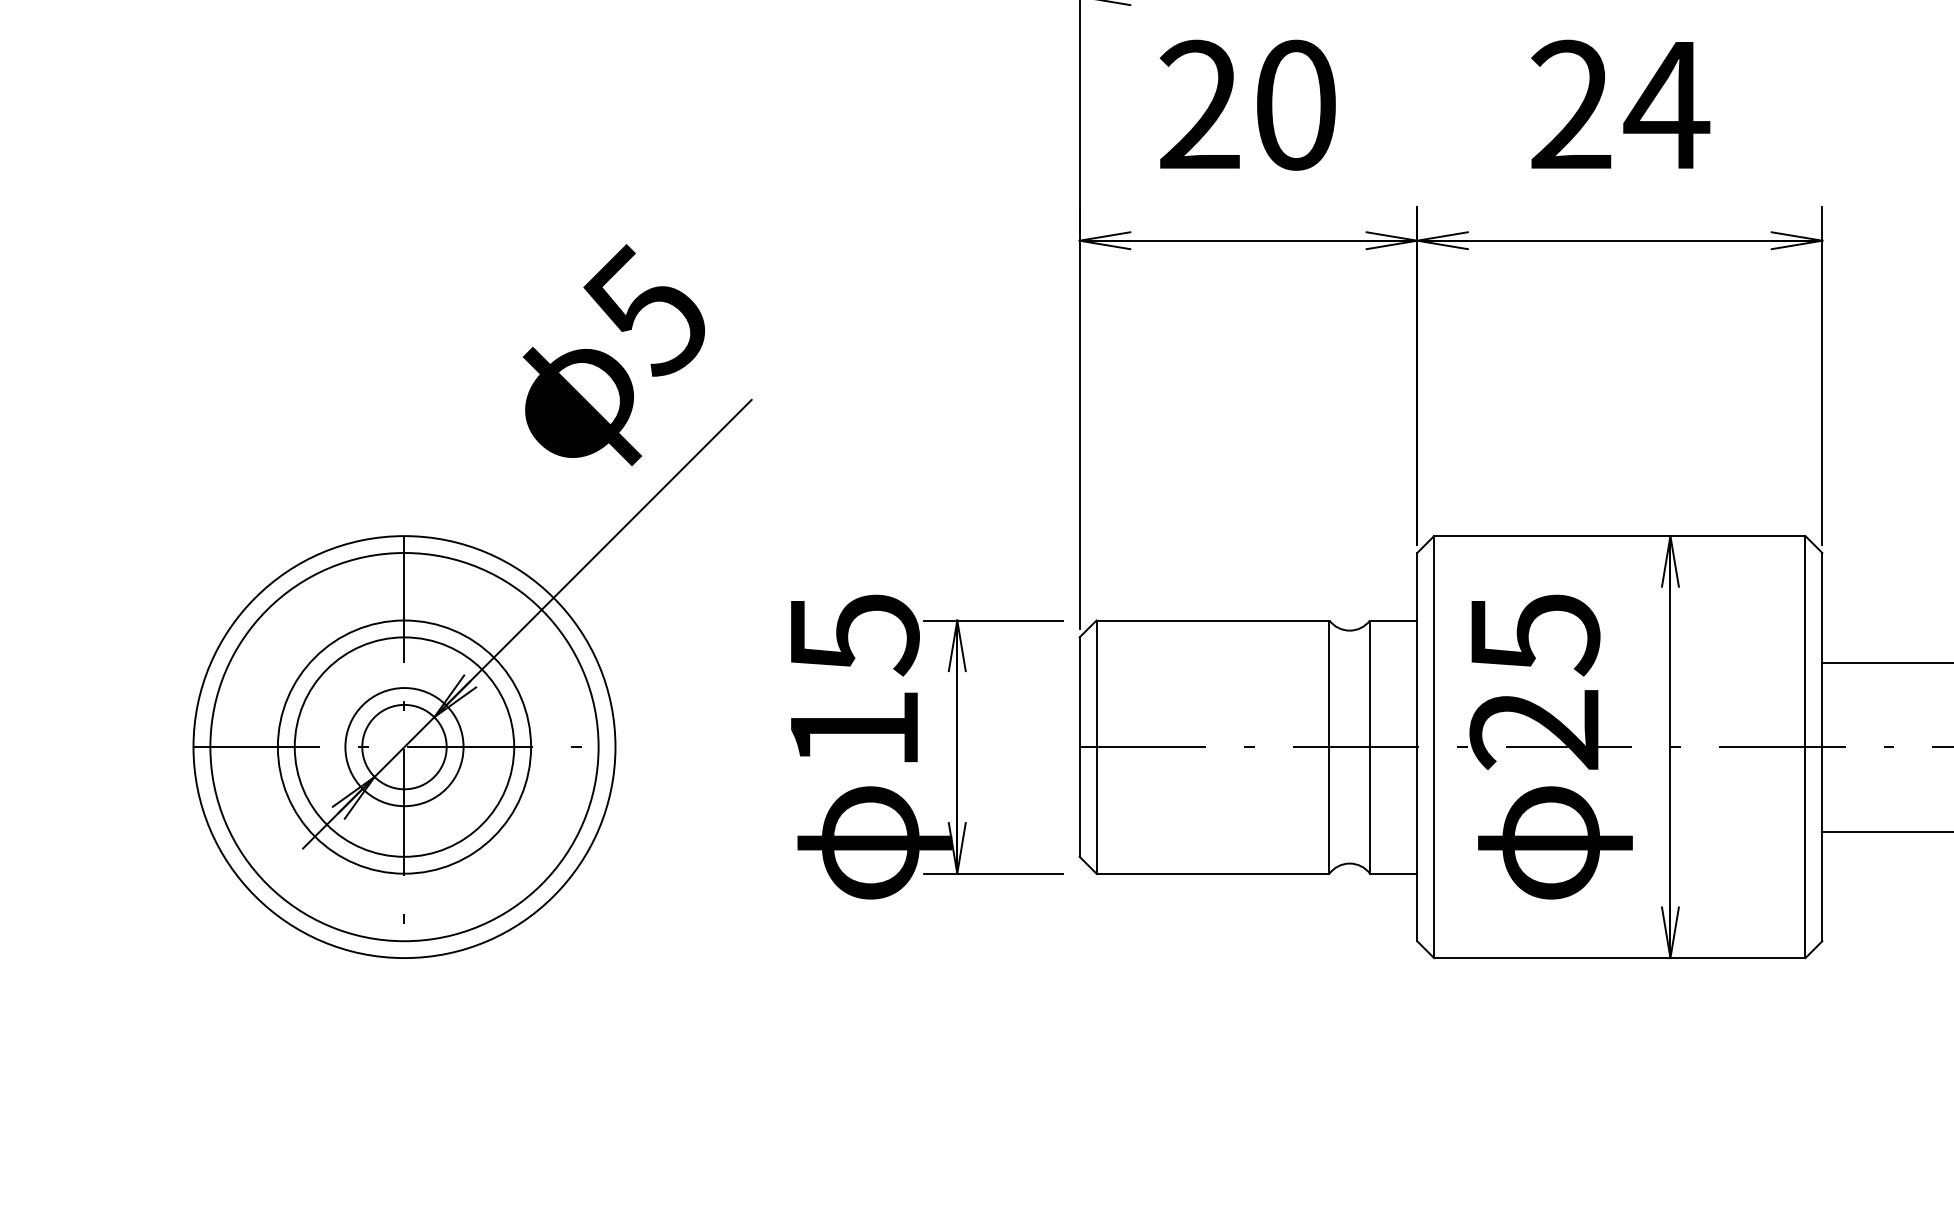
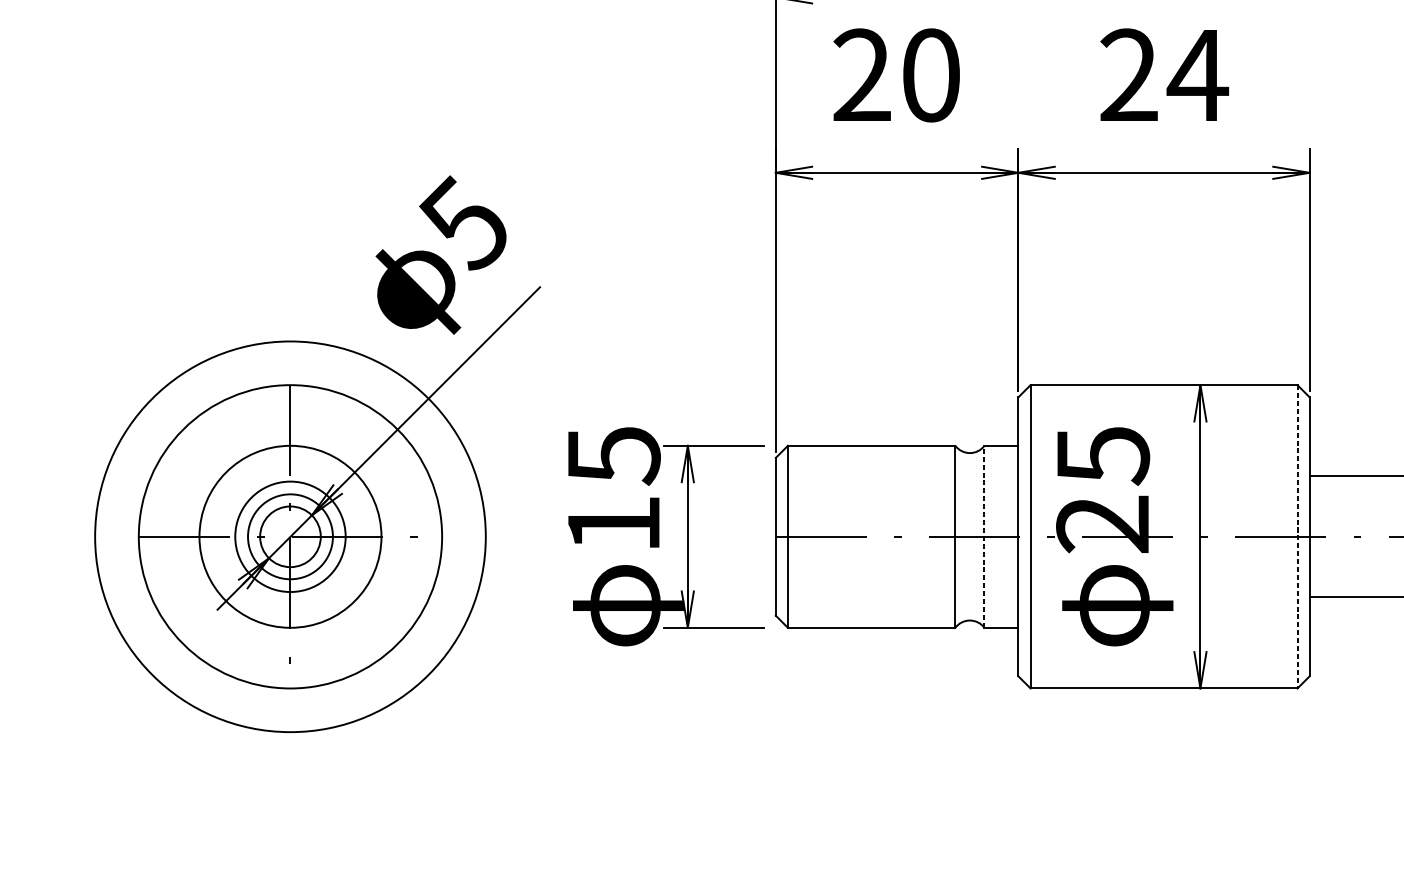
circle: (404, 746) -> (290, 536), size x0.7
circle: (404, 746) -> (290, 536), size x1.4
line: (1369, 747) -> (984, 537), solid -> dashed
line: (1805, 747) -> (1297, 537), solid -> dashed

